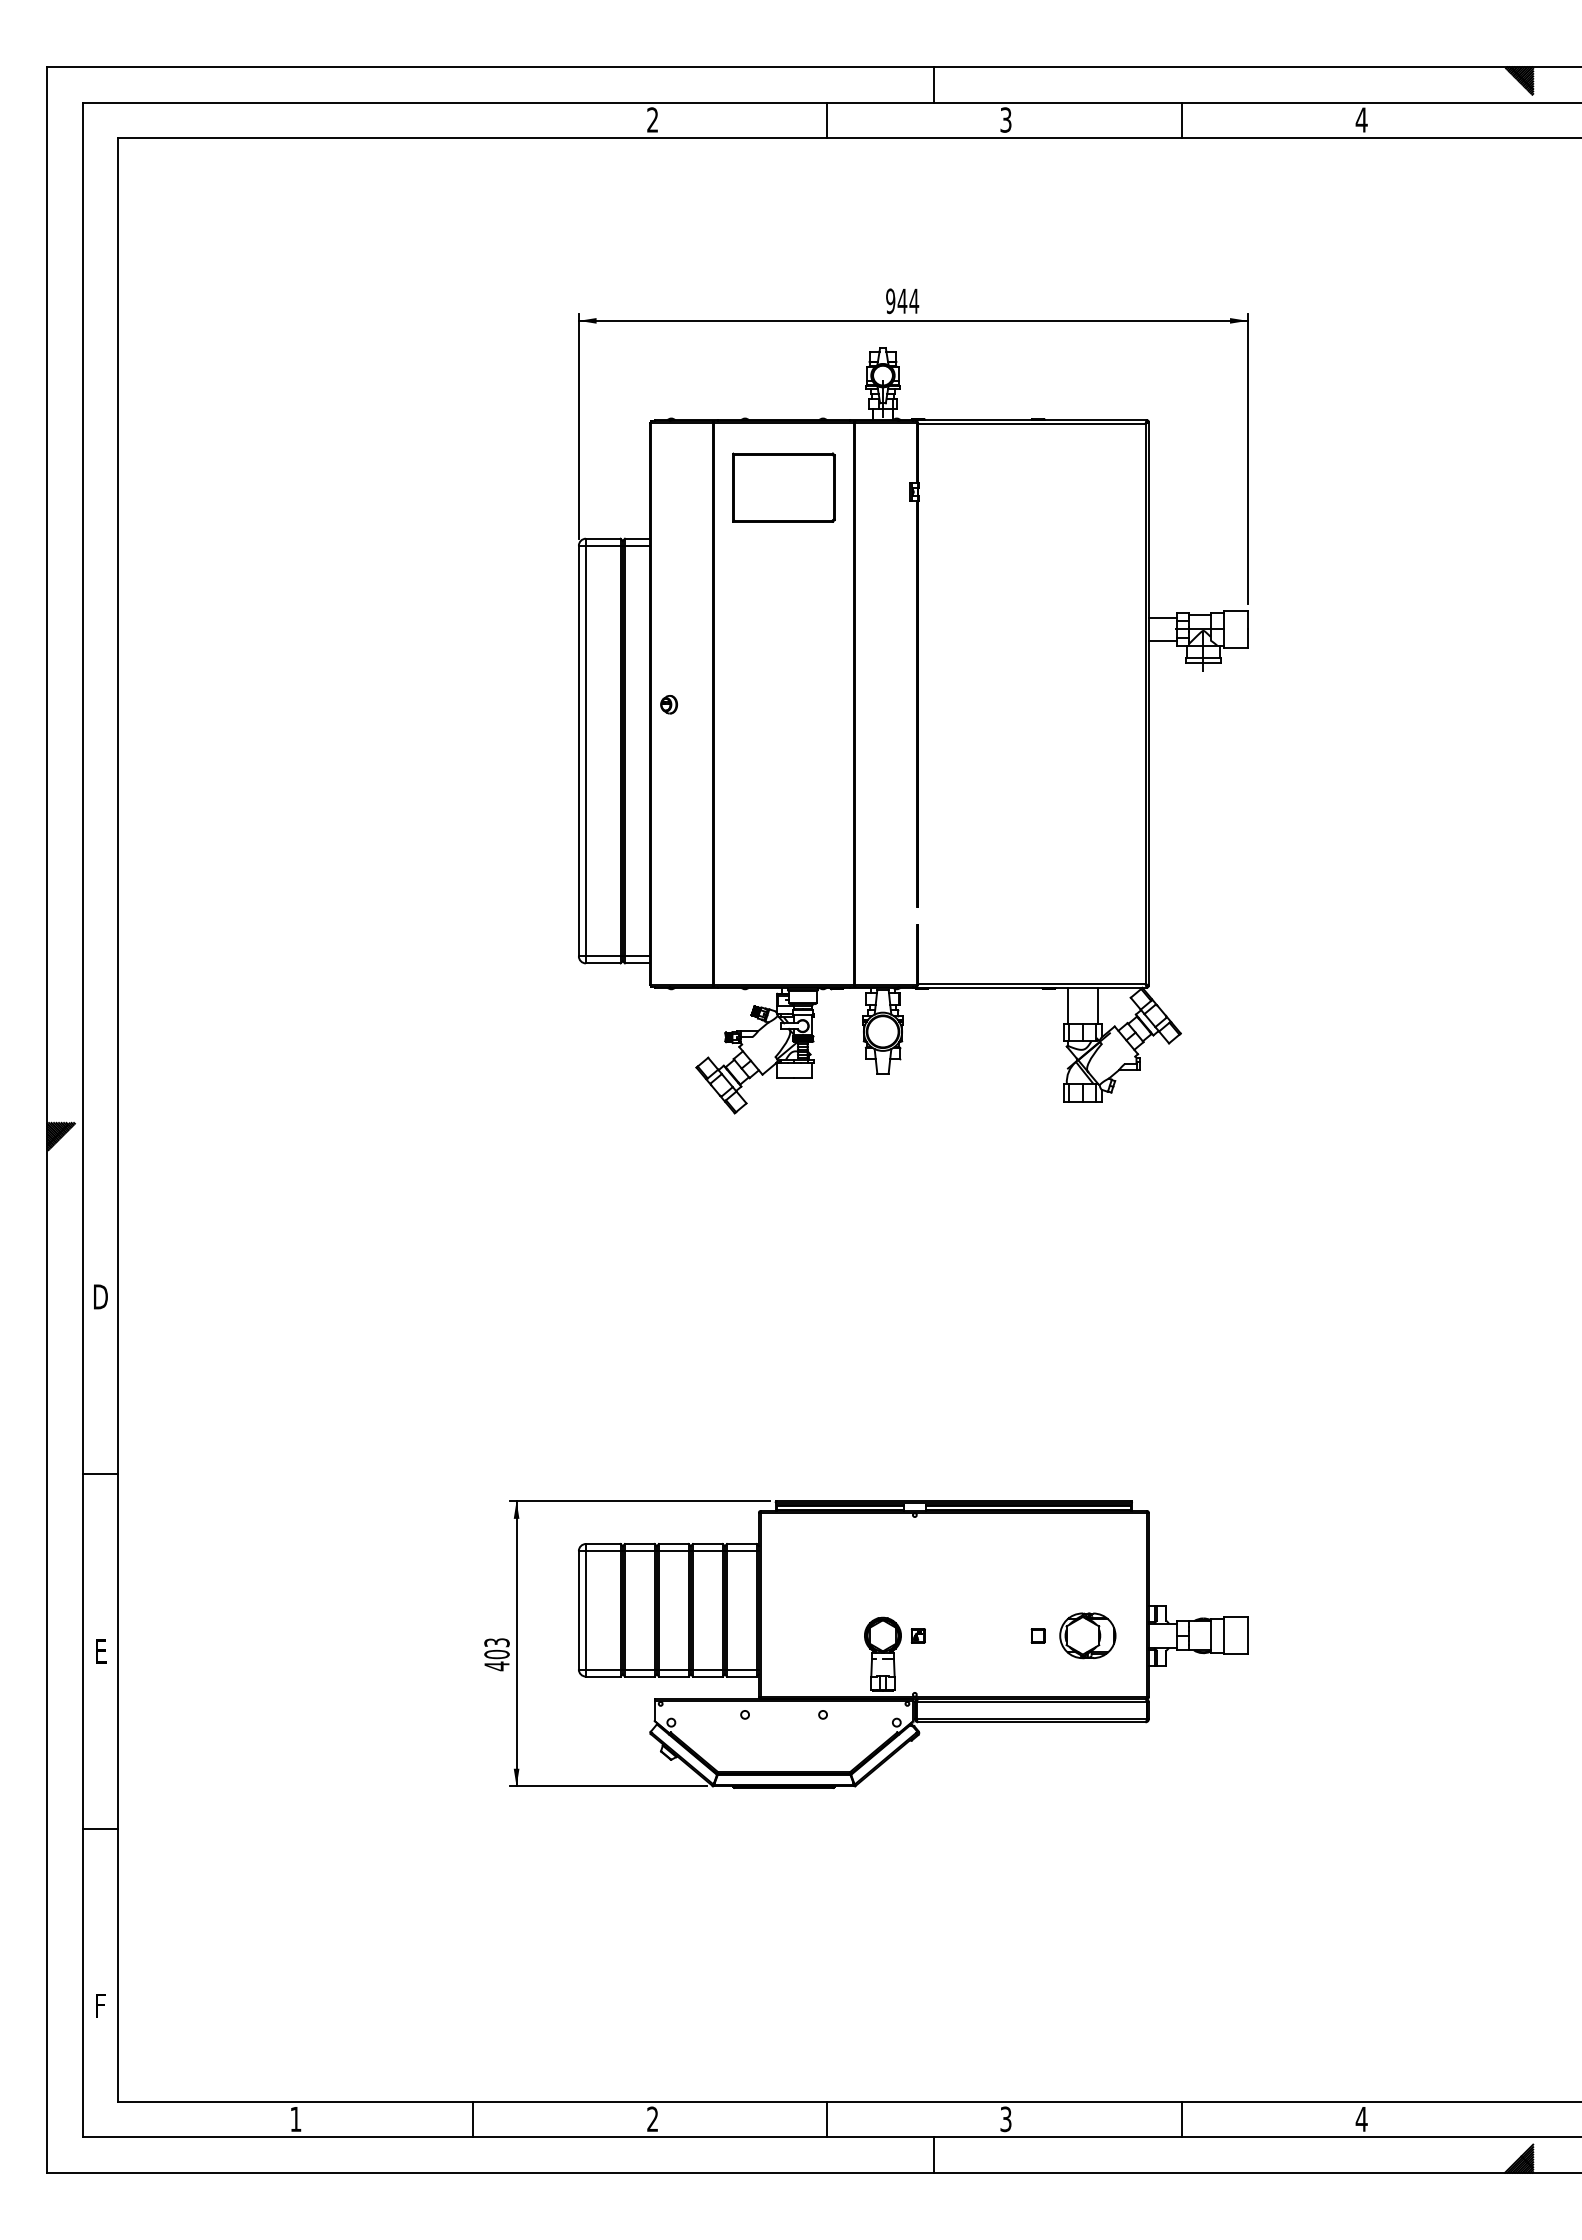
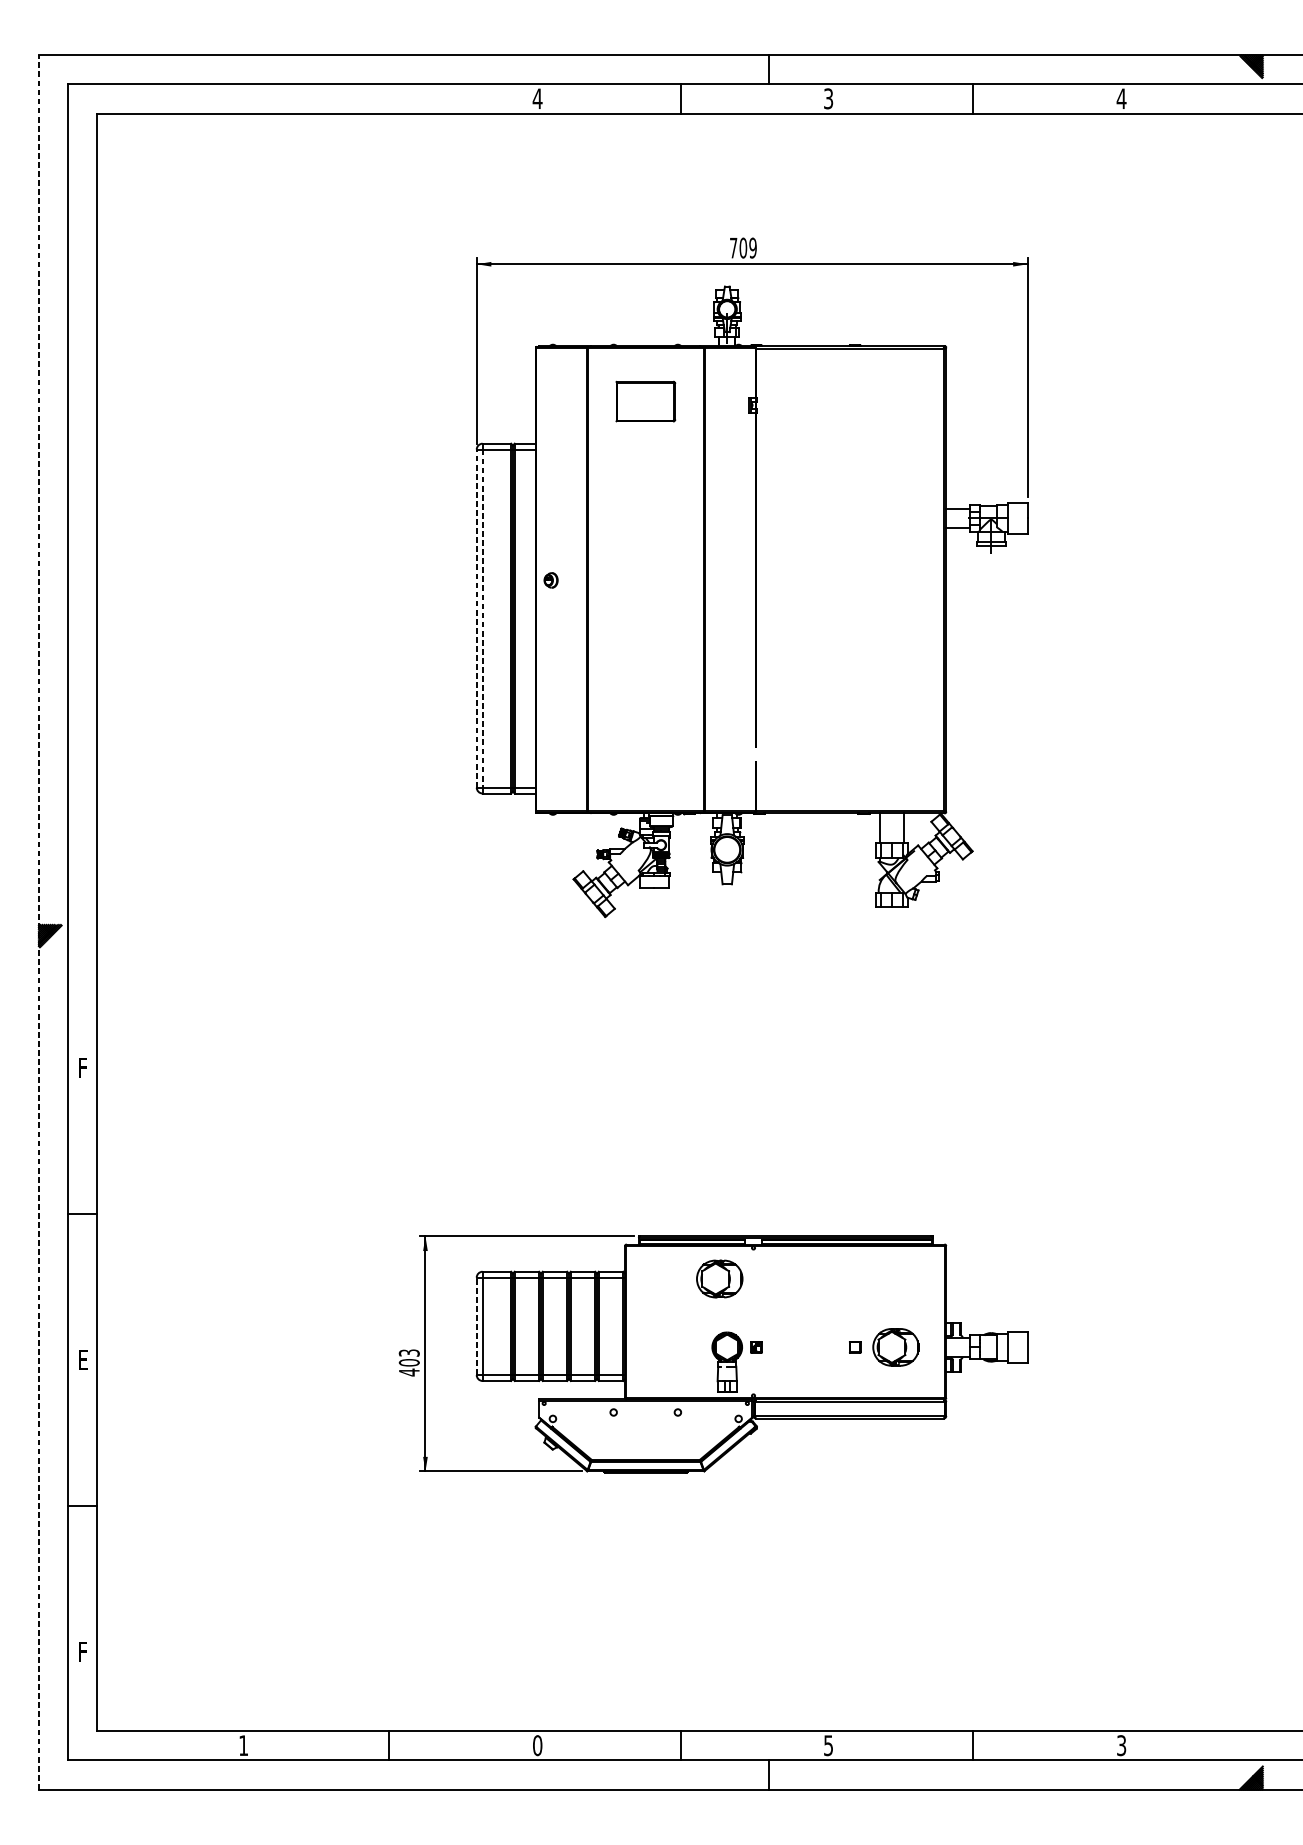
text: (652, 119) -> (537, 98), 2 -> 4
text: (902, 301) -> (743, 248), 944 -> 709
part: (783, 487) -> (645, 401), size x0.7
line: (578, 750) -> (476, 618), solid -> dashed
line: (585, 751) -> (482, 618), solid -> dashed
line: (47, 1120) -> (39, 922), solid -> dashed
text: (100, 1296) -> (82, 1067), D -> F
part: (873, 1552) -> (719, 1278), added
line: (578, 1609) -> (476, 1325), solid -> dashed
text: (1006, 2118) -> (829, 1744), 3 -> 5
text: (652, 2119) -> (537, 1745), 2 -> 0
text: (1361, 2119) -> (1121, 1745), 4 -> 3

